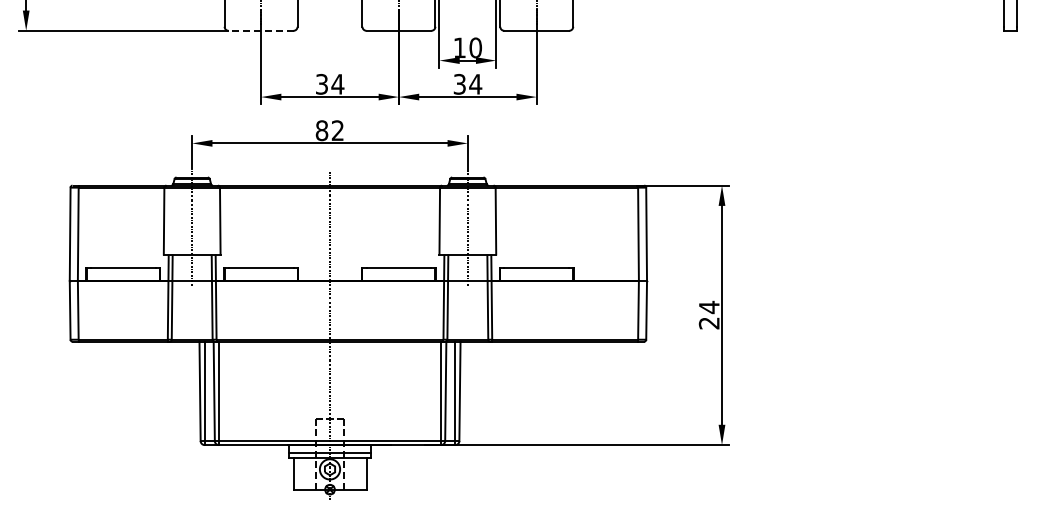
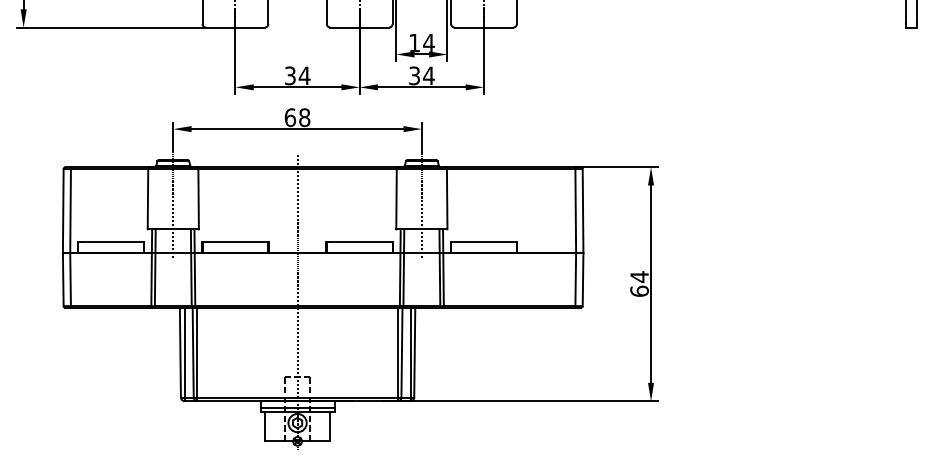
line: (260, 30) -> (234, 27), dashed -> solid
text: (475, 47) -> (428, 42), 10 -> 14
text: (329, 130) -> (297, 117), 82 -> 68
text: (708, 323) -> (638, 291), 24 -> 64

